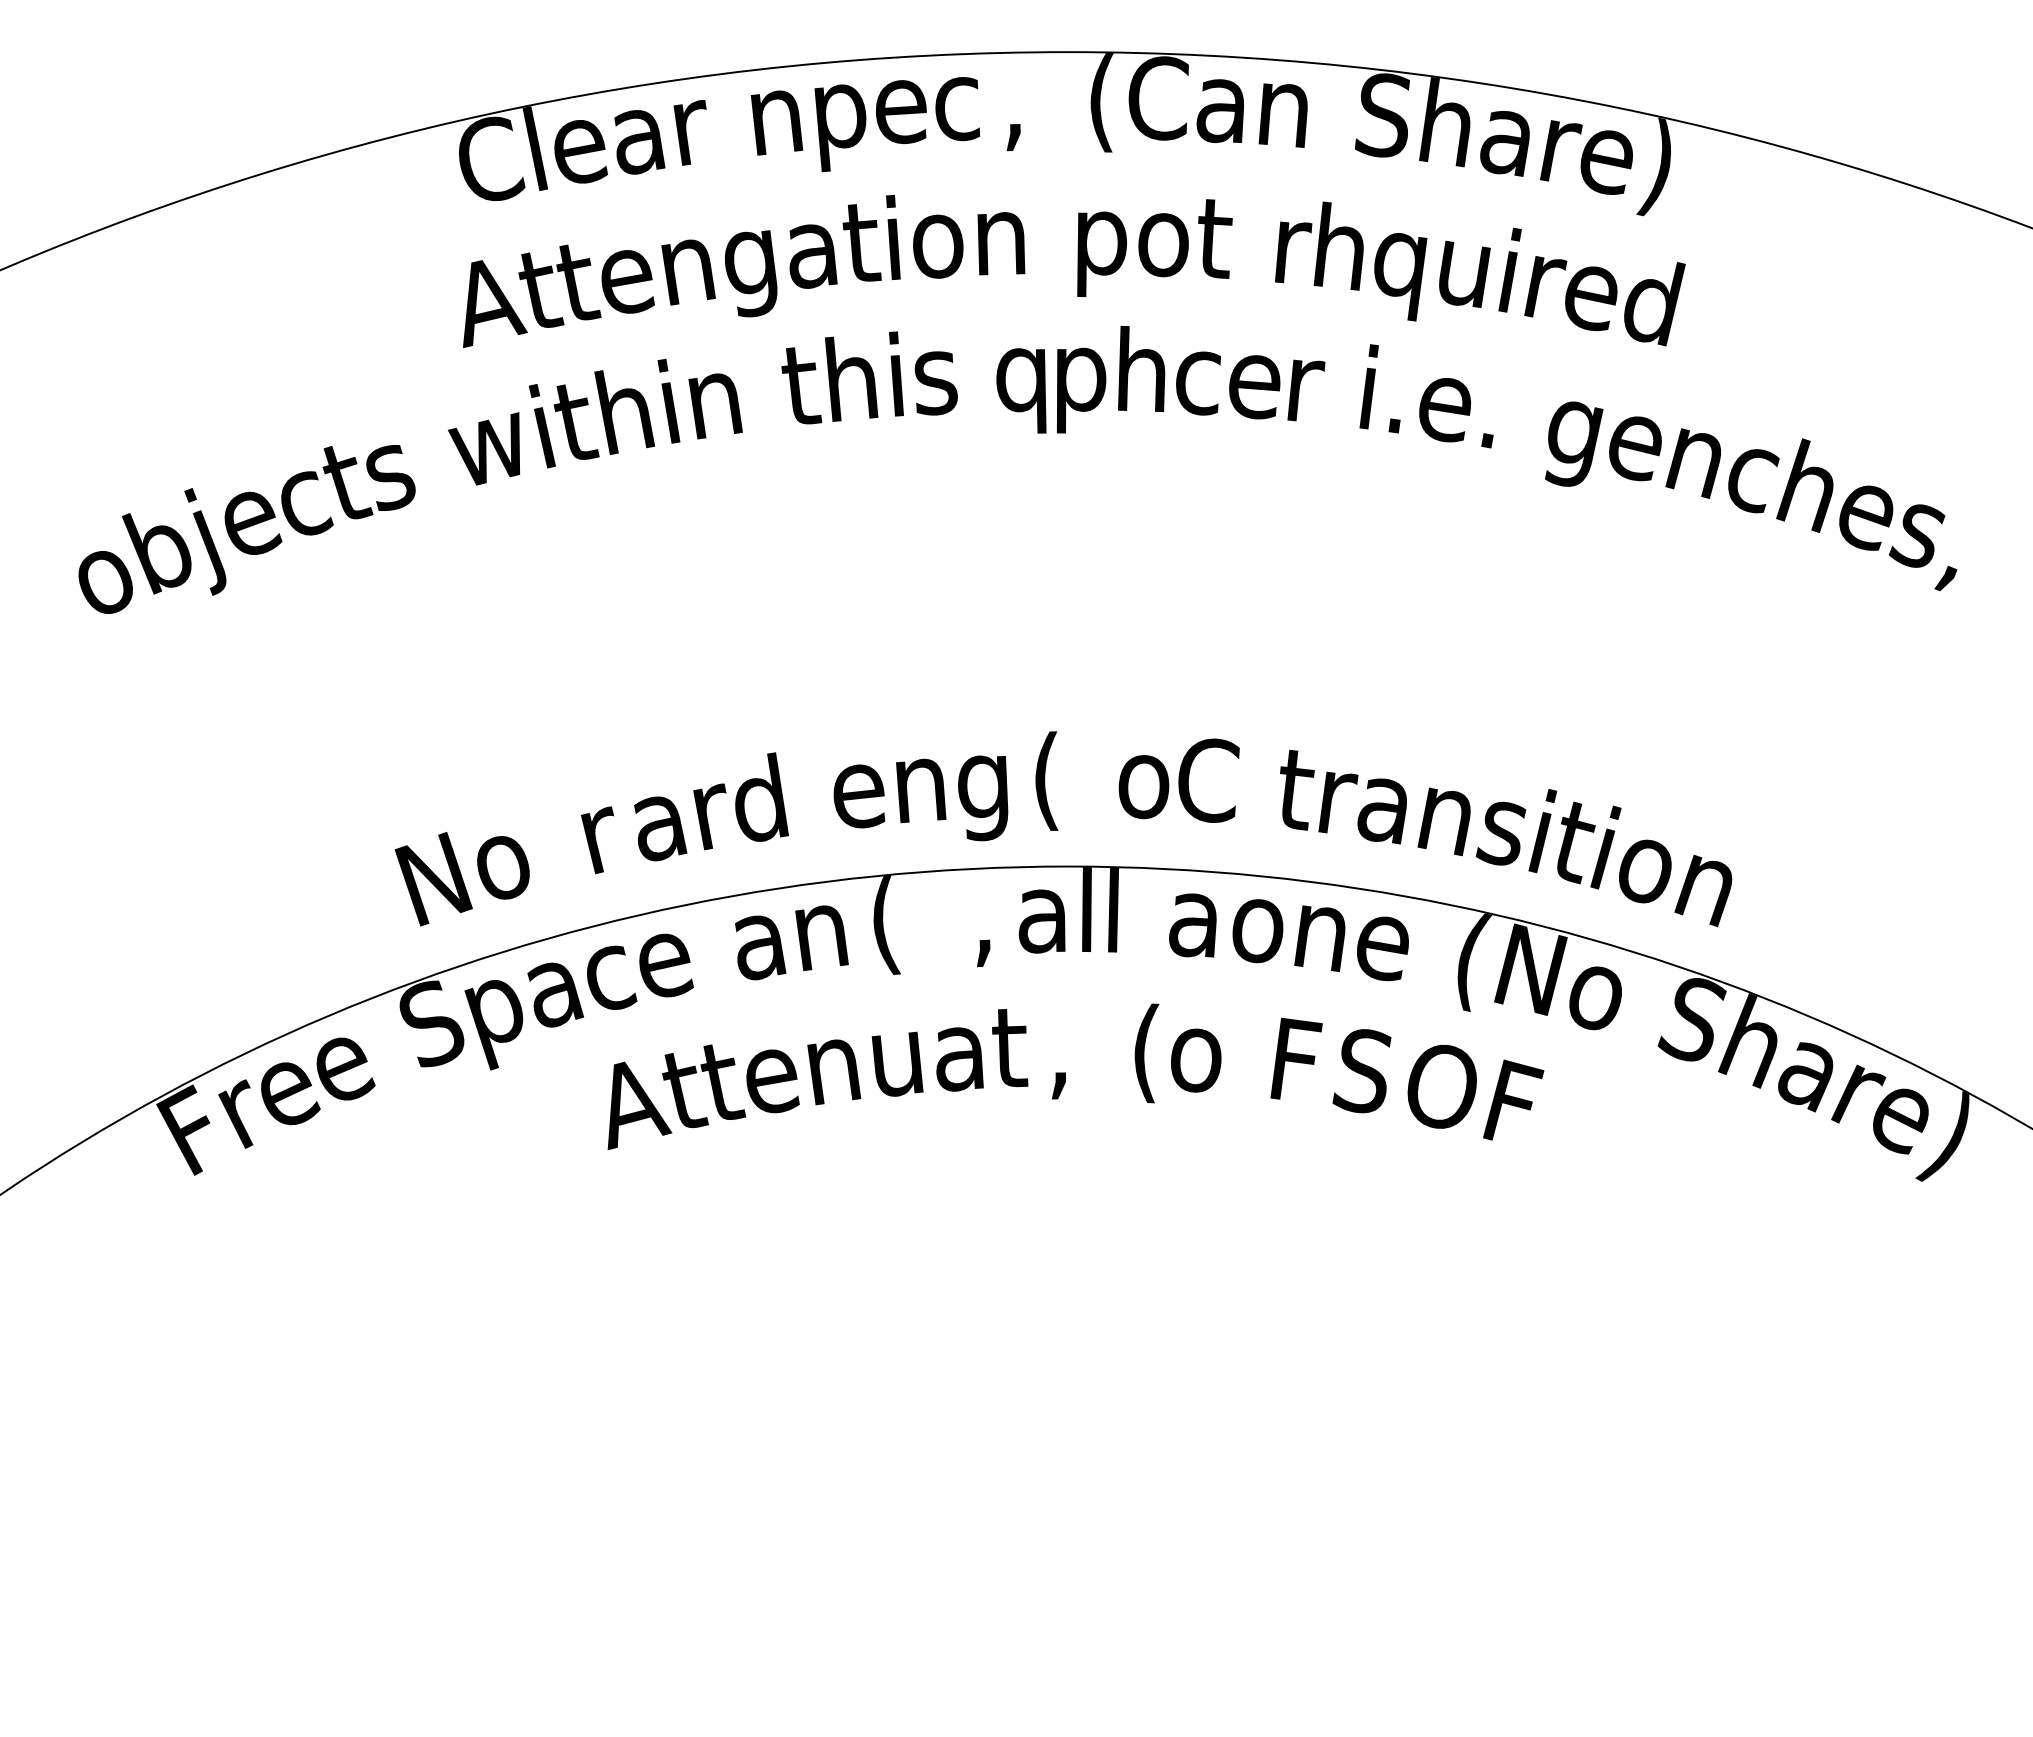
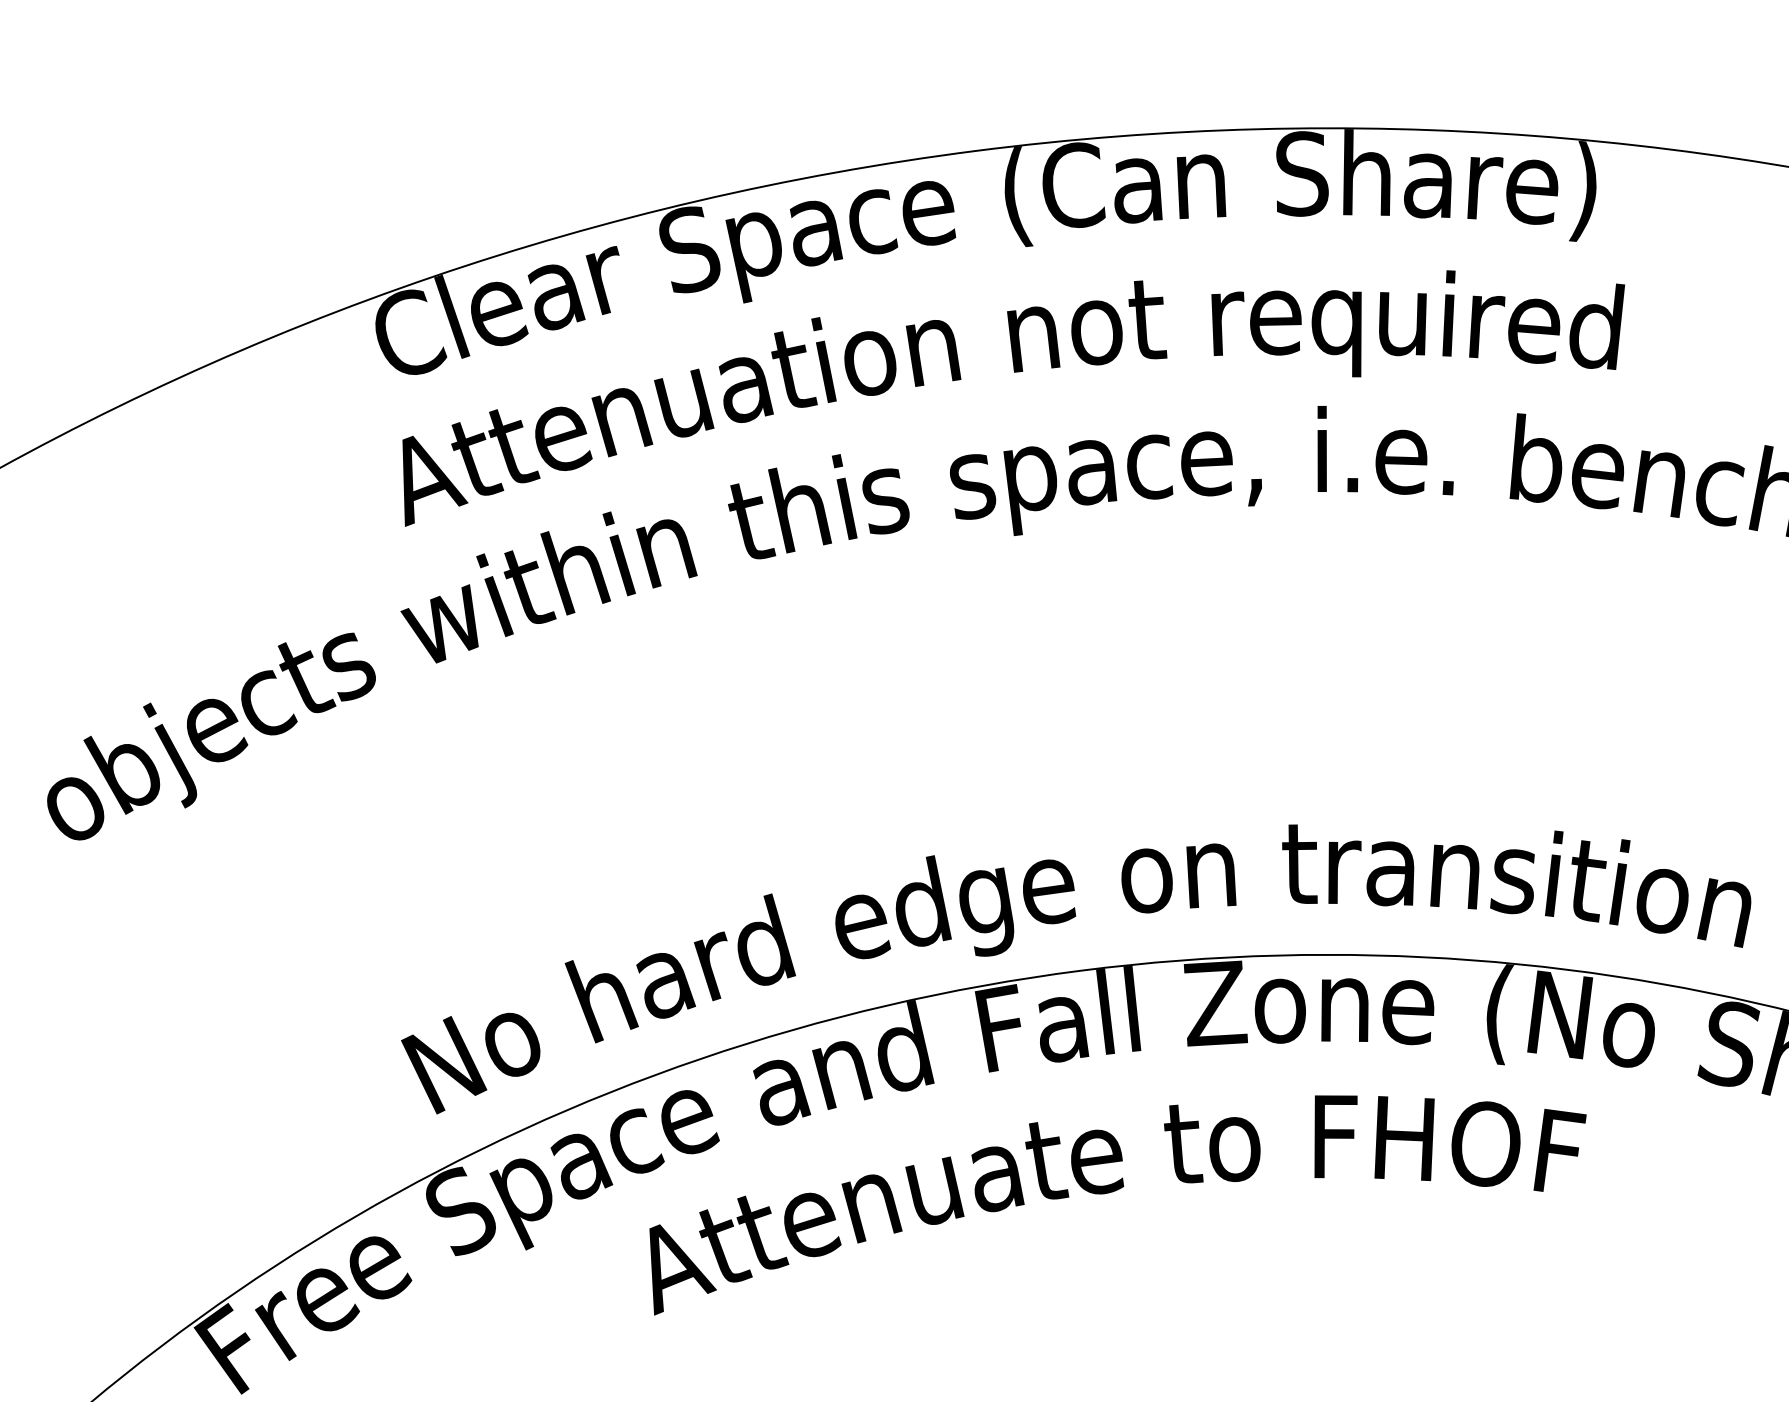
text: (775, 112) -> (689, 249), n -> S
text: (900, 112) -> (815, 233), e -> a
text: (1013, 113) -> (928, 219), , -> e
text: (1339, 245) -> (1274, 310), h -> e
text: (1101, 254) -> (1035, 350), p -> n
text: (750, 274) -> (684, 415), g -> u
text: (1140, 368) -> (1089, 460), h -> a
text: (1021, 390) -> (972, 497), q -> s
text: (1306, 396) -> (1260, 466), r -> ,
text: (1574, 431) -> (1534, 467), g -> b
text: (920, 779) -> (921, 902), n -> d
text: (1046, 780) -> (1048, 886), ( -> e
text: (1208, 780) -> (1211, 865), C -> n
text: (596, 834) -> (602, 999), r -> h
text: (1194, 915) -> (1214, 1003), a -> Z
text: (982, 919) -> (1001, 1035), , -> F
text: (884, 924) -> (903, 1052), ( -> d
text: (1146, 1053) -> (1184, 1148), ( -> t
text: (1059, 1061) -> (1097, 1168), , -> e
text: (1363, 1070) -> (1404, 1137), S -> H

